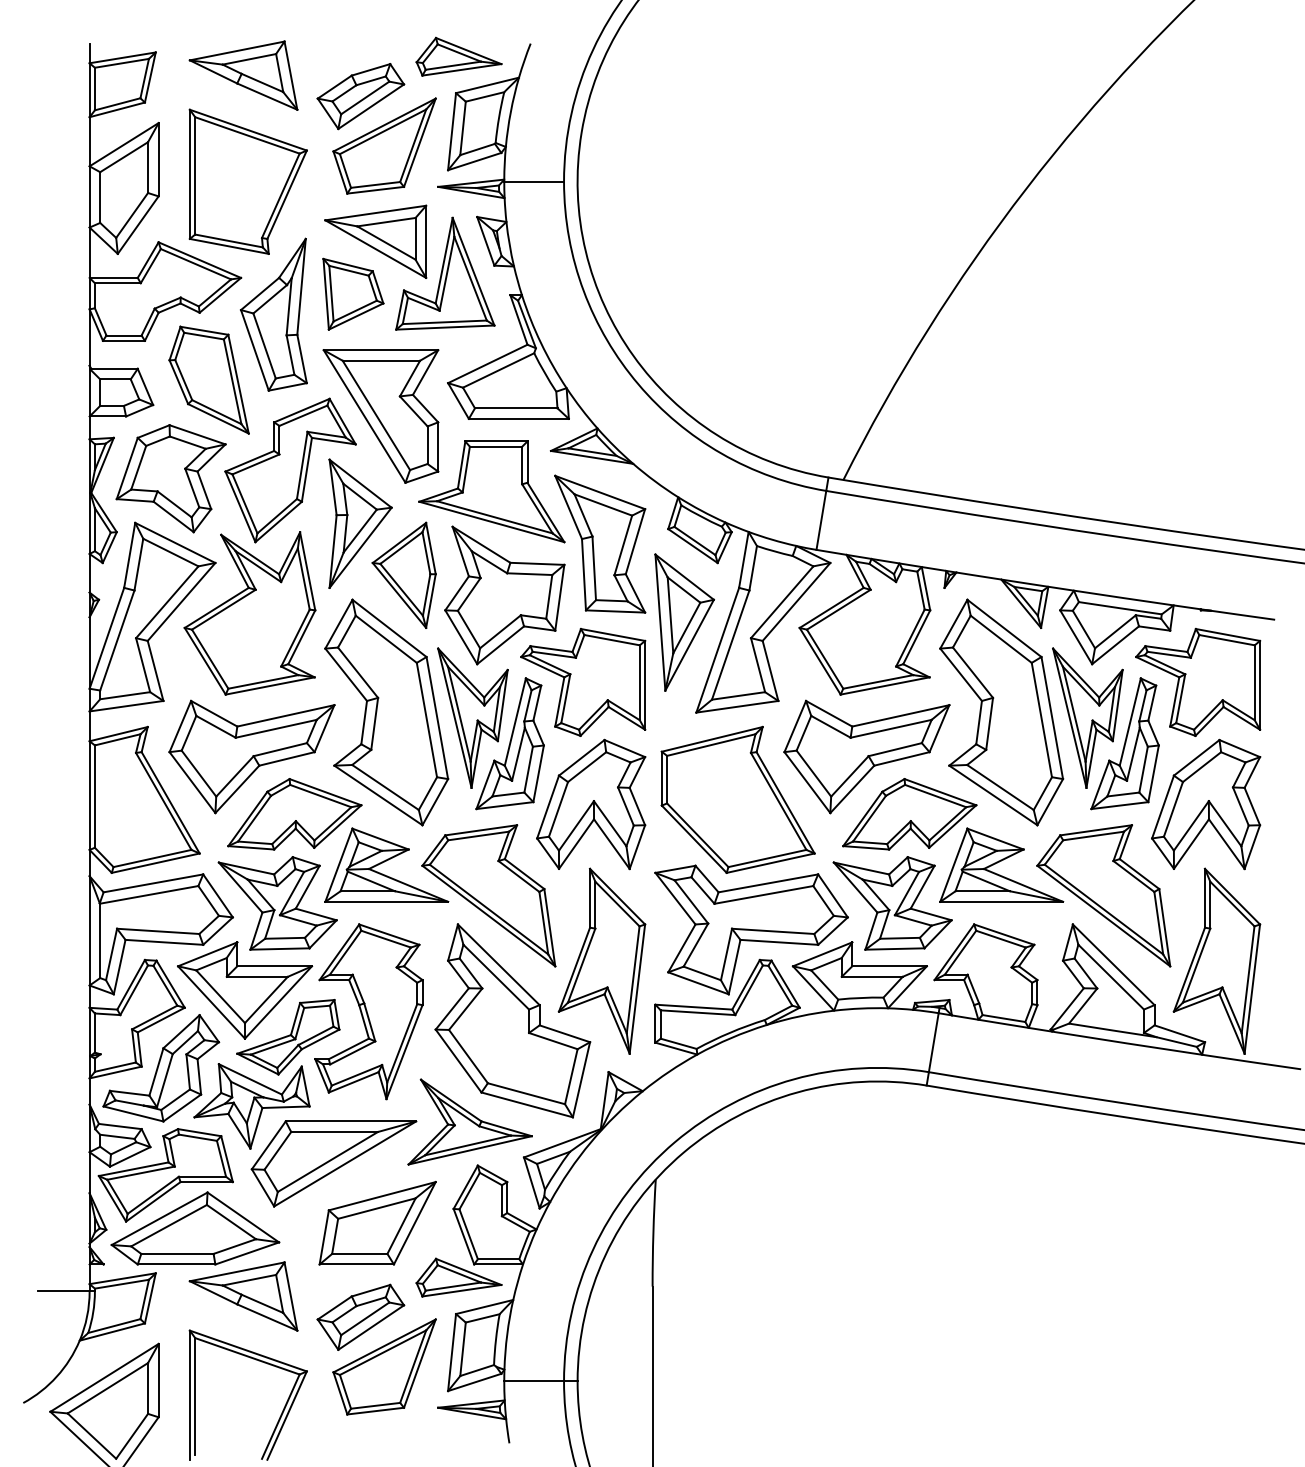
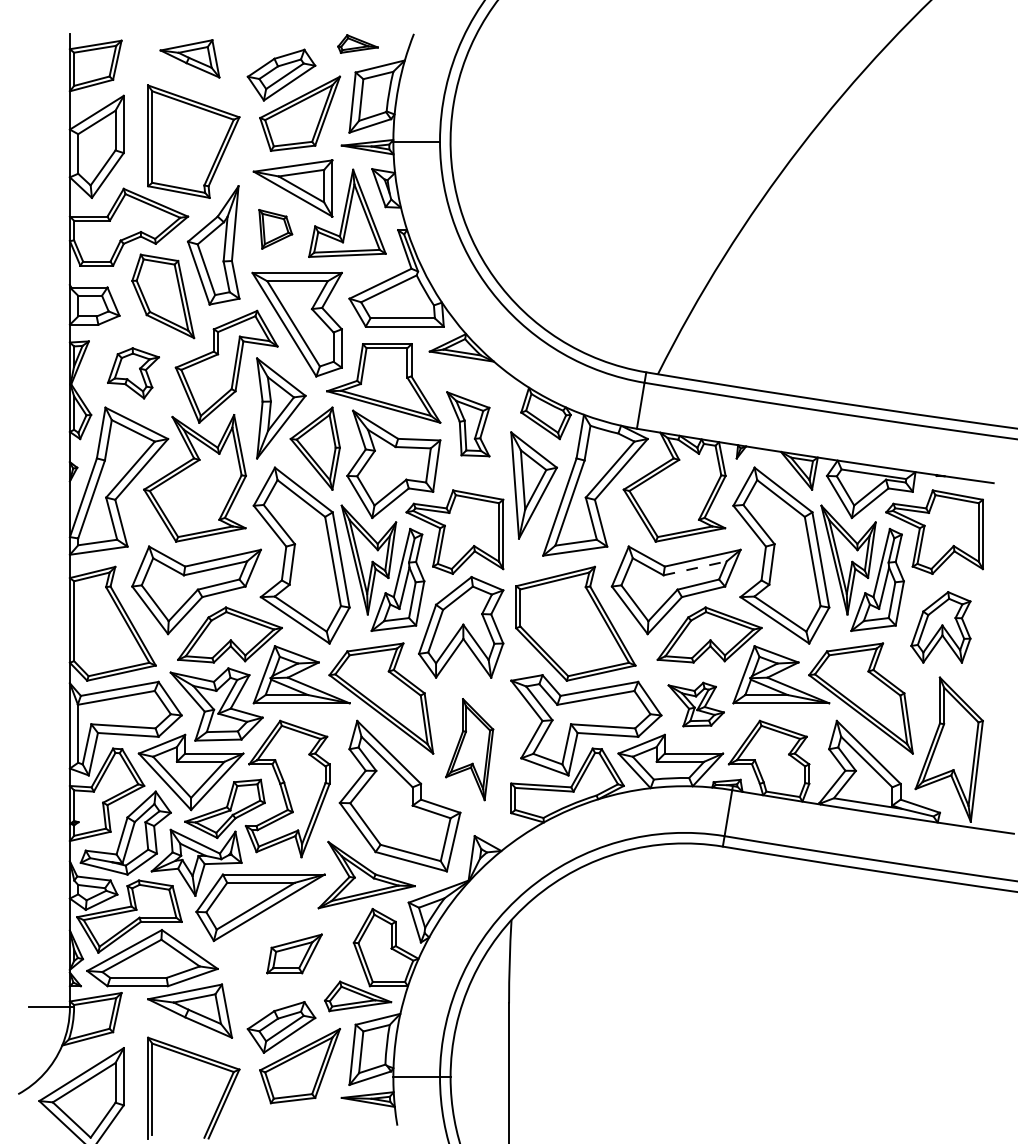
part: (458, 56) -> (357, 43), size x0.6
part: (243, 75) -> (189, 58), size x0.7
part: (353, 293) -> (275, 228), size x0.7
part: (170, 478) -> (133, 373), size x0.6
part: (600, 543) -> (468, 423), size x0.6
line: (891, 728) -> (695, 568), solid -> dashed
part: (1206, 804) -> (941, 627), size x0.7
part: (892, 903) -> (696, 704), size x0.6
part: (601, 960) -> (469, 749), size x0.7
part: (377, 1222) -> (294, 953), size x0.6

